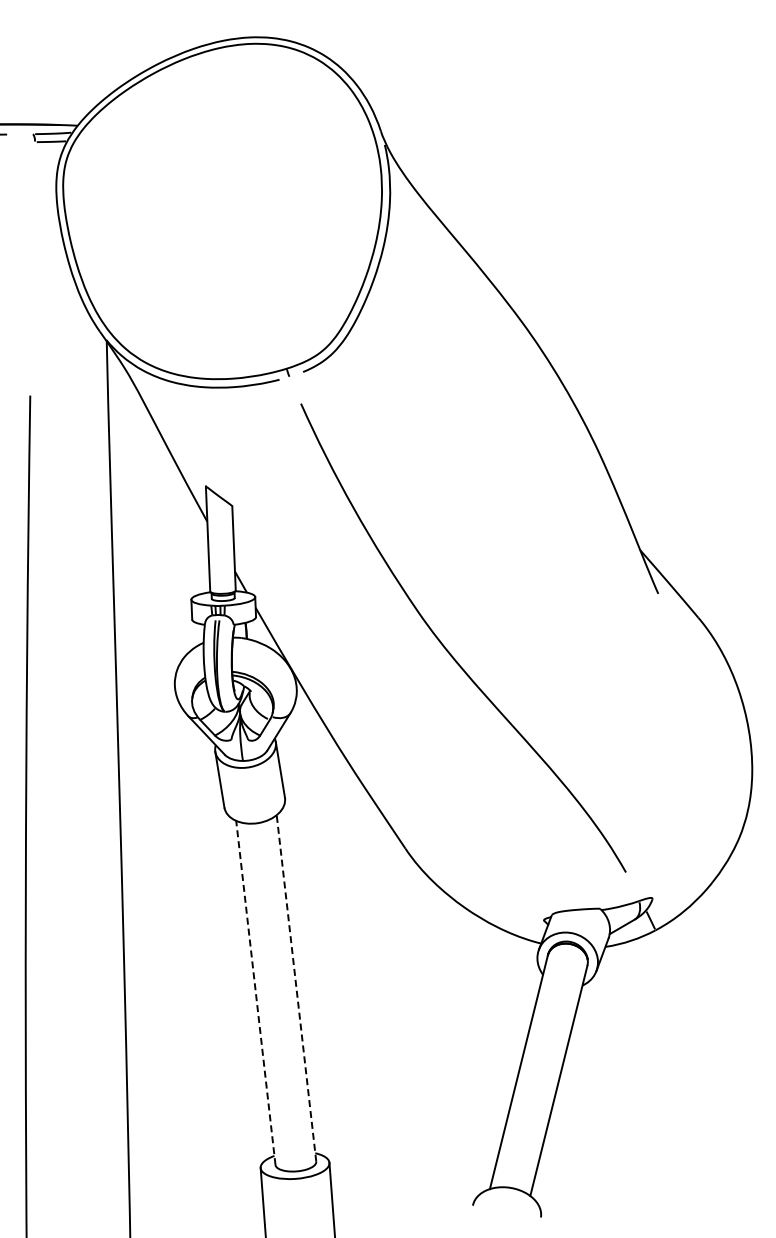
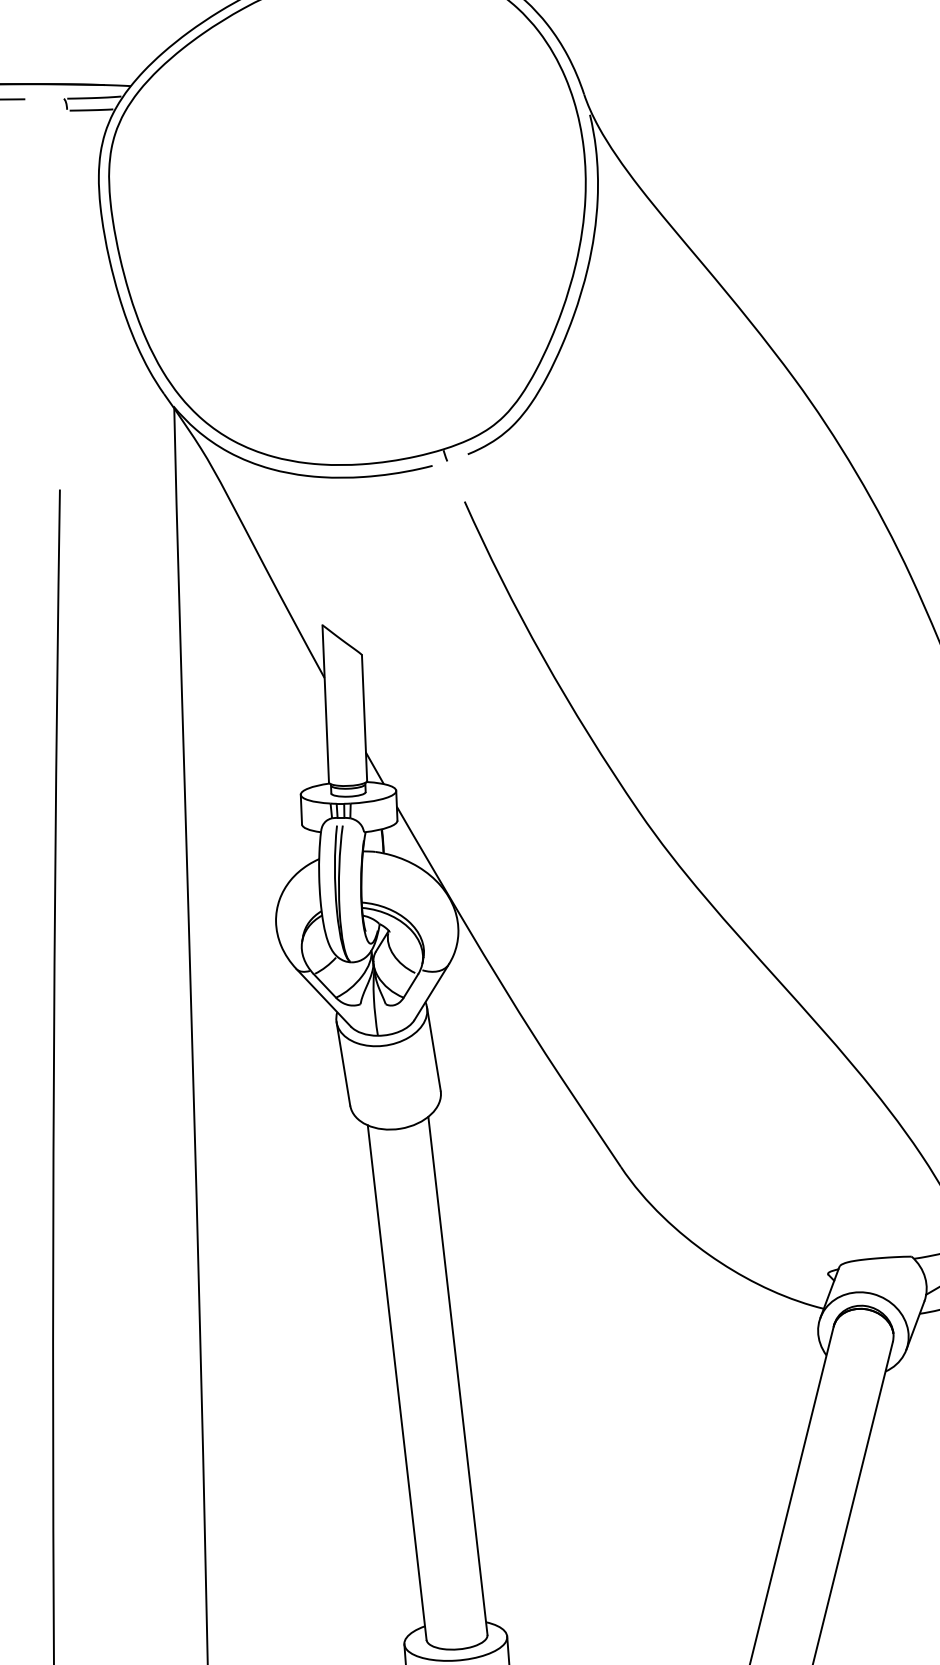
line: (296, 987) -> (457, 1374), dashed -> solid
line: (255, 992) -> (396, 1381), dashed -> solid

